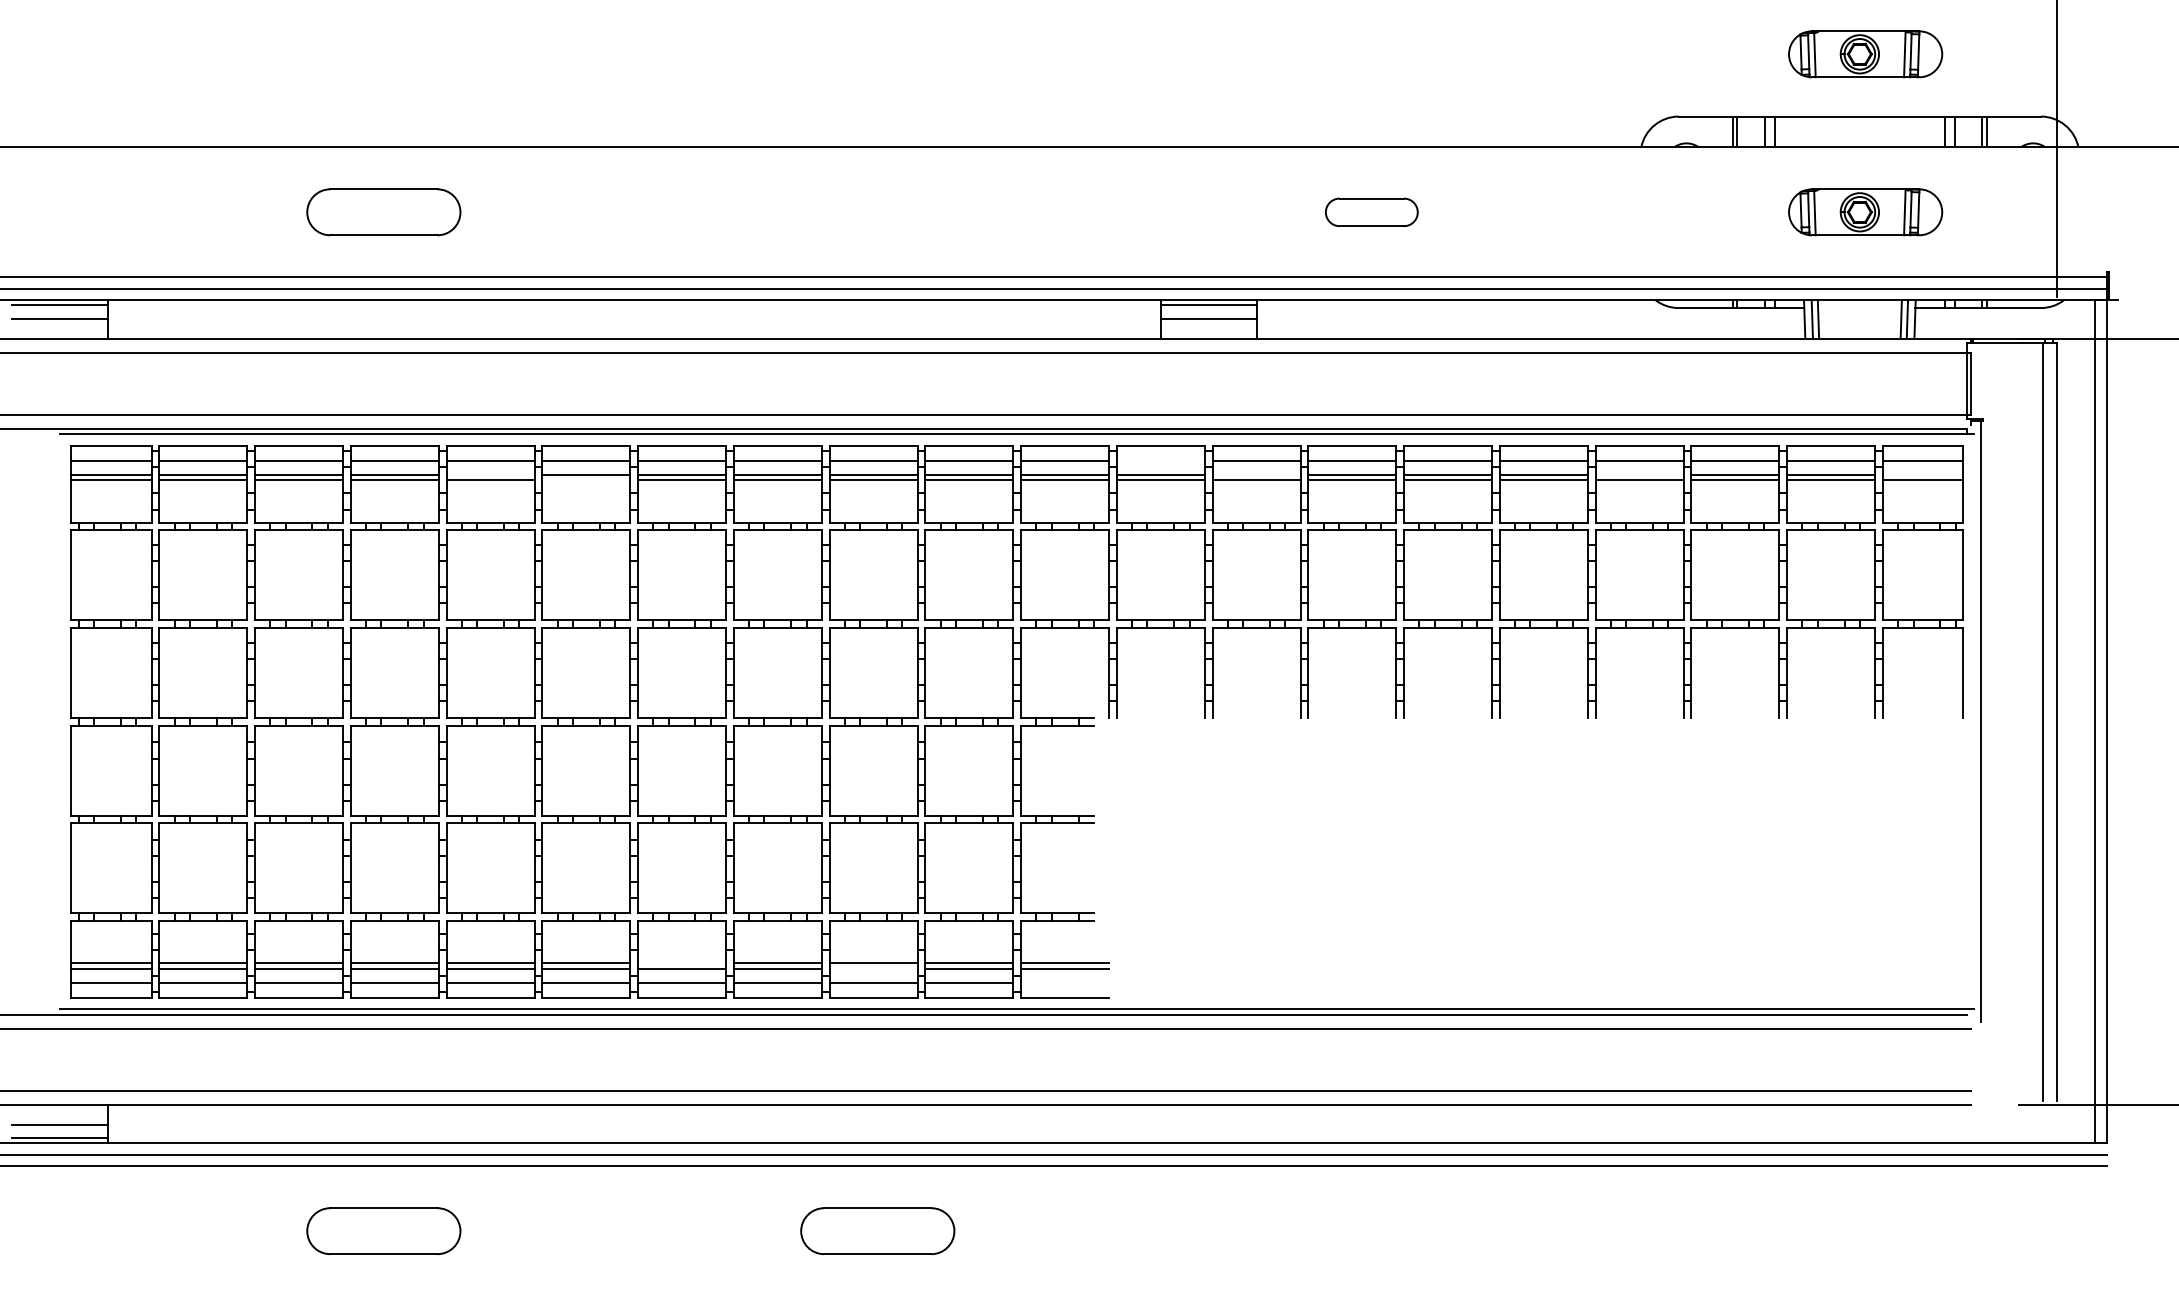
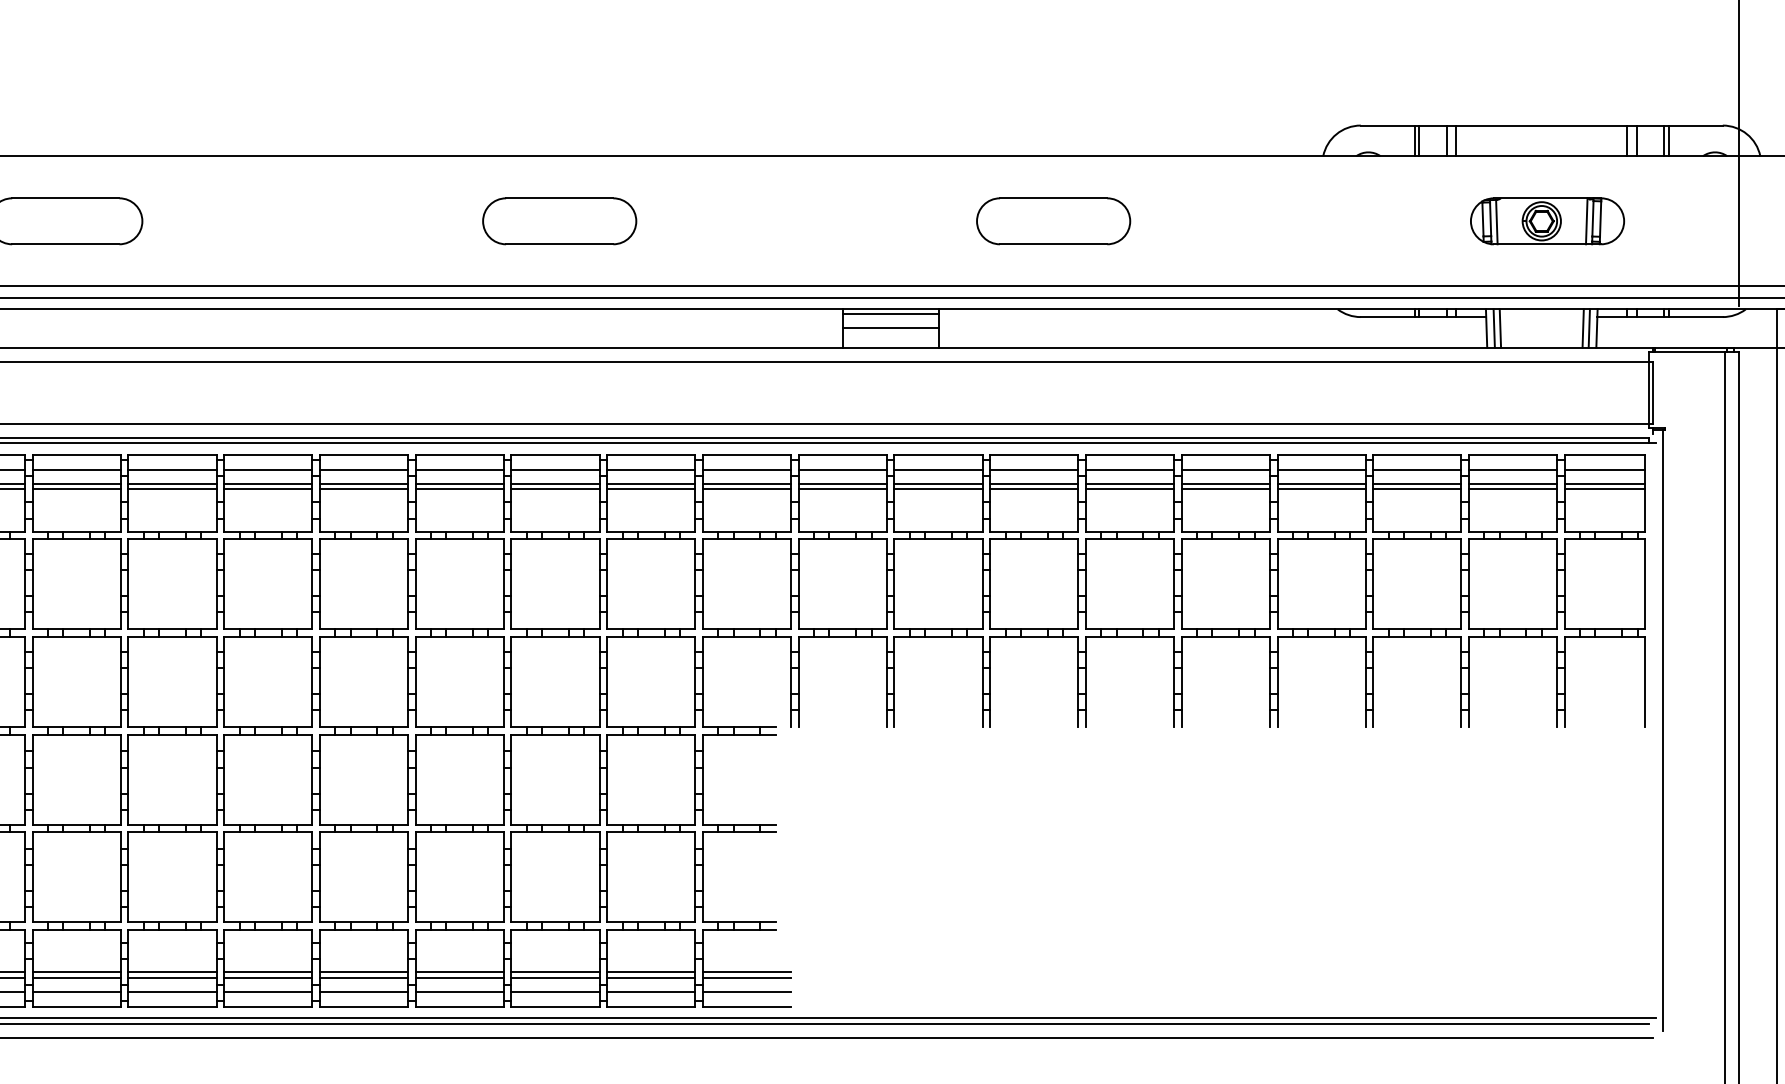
part: (1865, 54) -> (1547, 63), removed
part: (877, 212) -> (559, 221), added
part: (1371, 212) -> (1053, 221), size x1.67
line: (1160, 460) -> (842, 469), added
line: (490, 474) -> (172, 483), added
line: (1256, 474) -> (938, 483), added
line: (1639, 474) -> (1321, 483), added
line: (1922, 474) -> (1604, 483), added
line: (586, 480) -> (268, 489), added
line: (682, 963) -> (364, 972), added
line: (873, 968) -> (555, 977), added
line: (1065, 982) -> (747, 991), added

